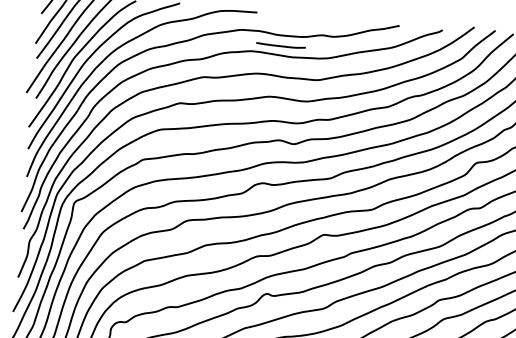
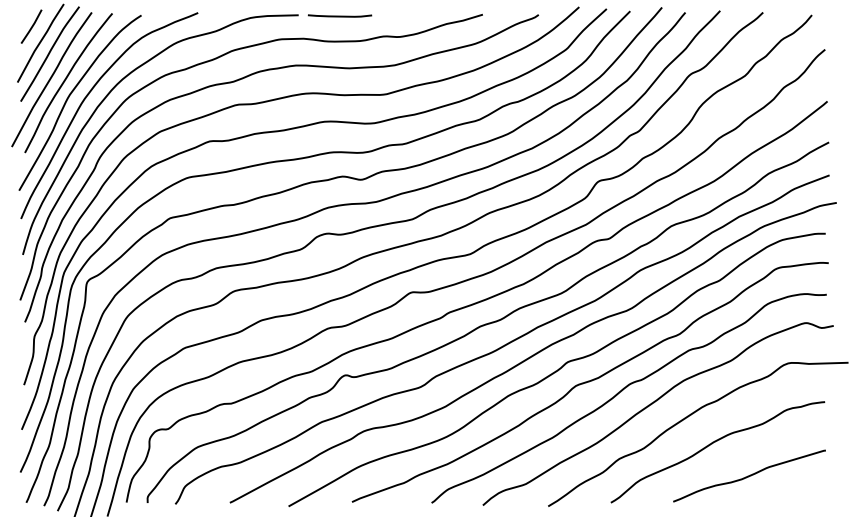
line: (280, 45) -> (339, 15), moved

